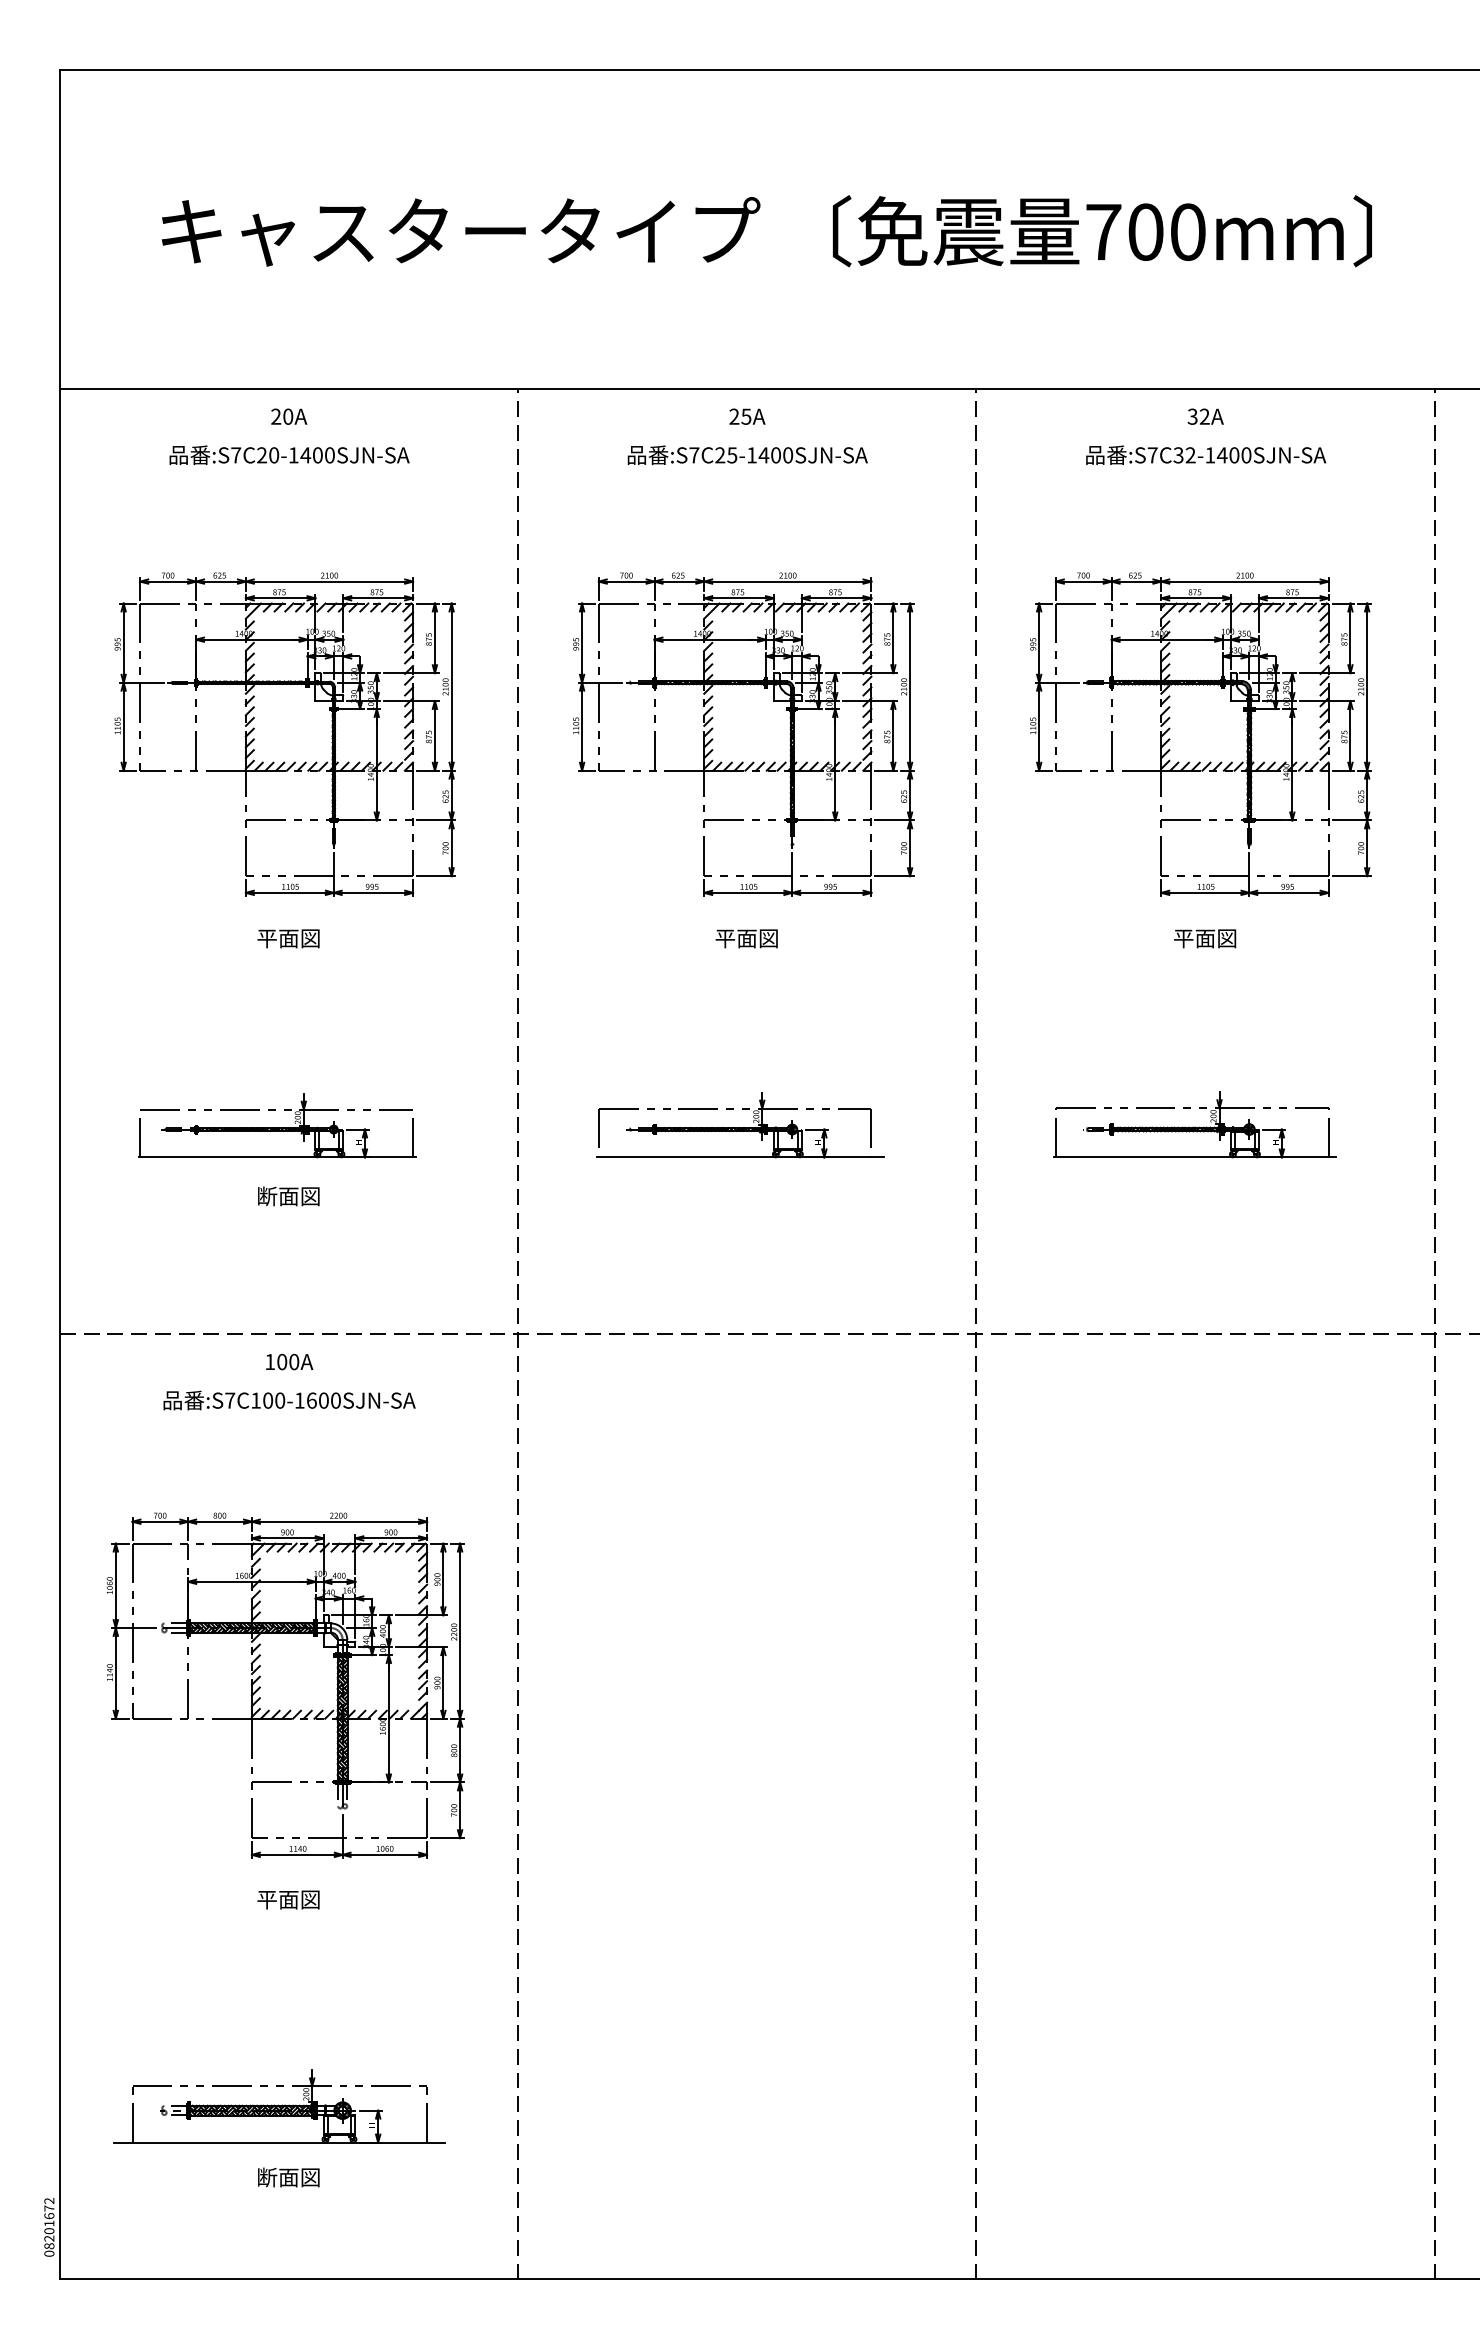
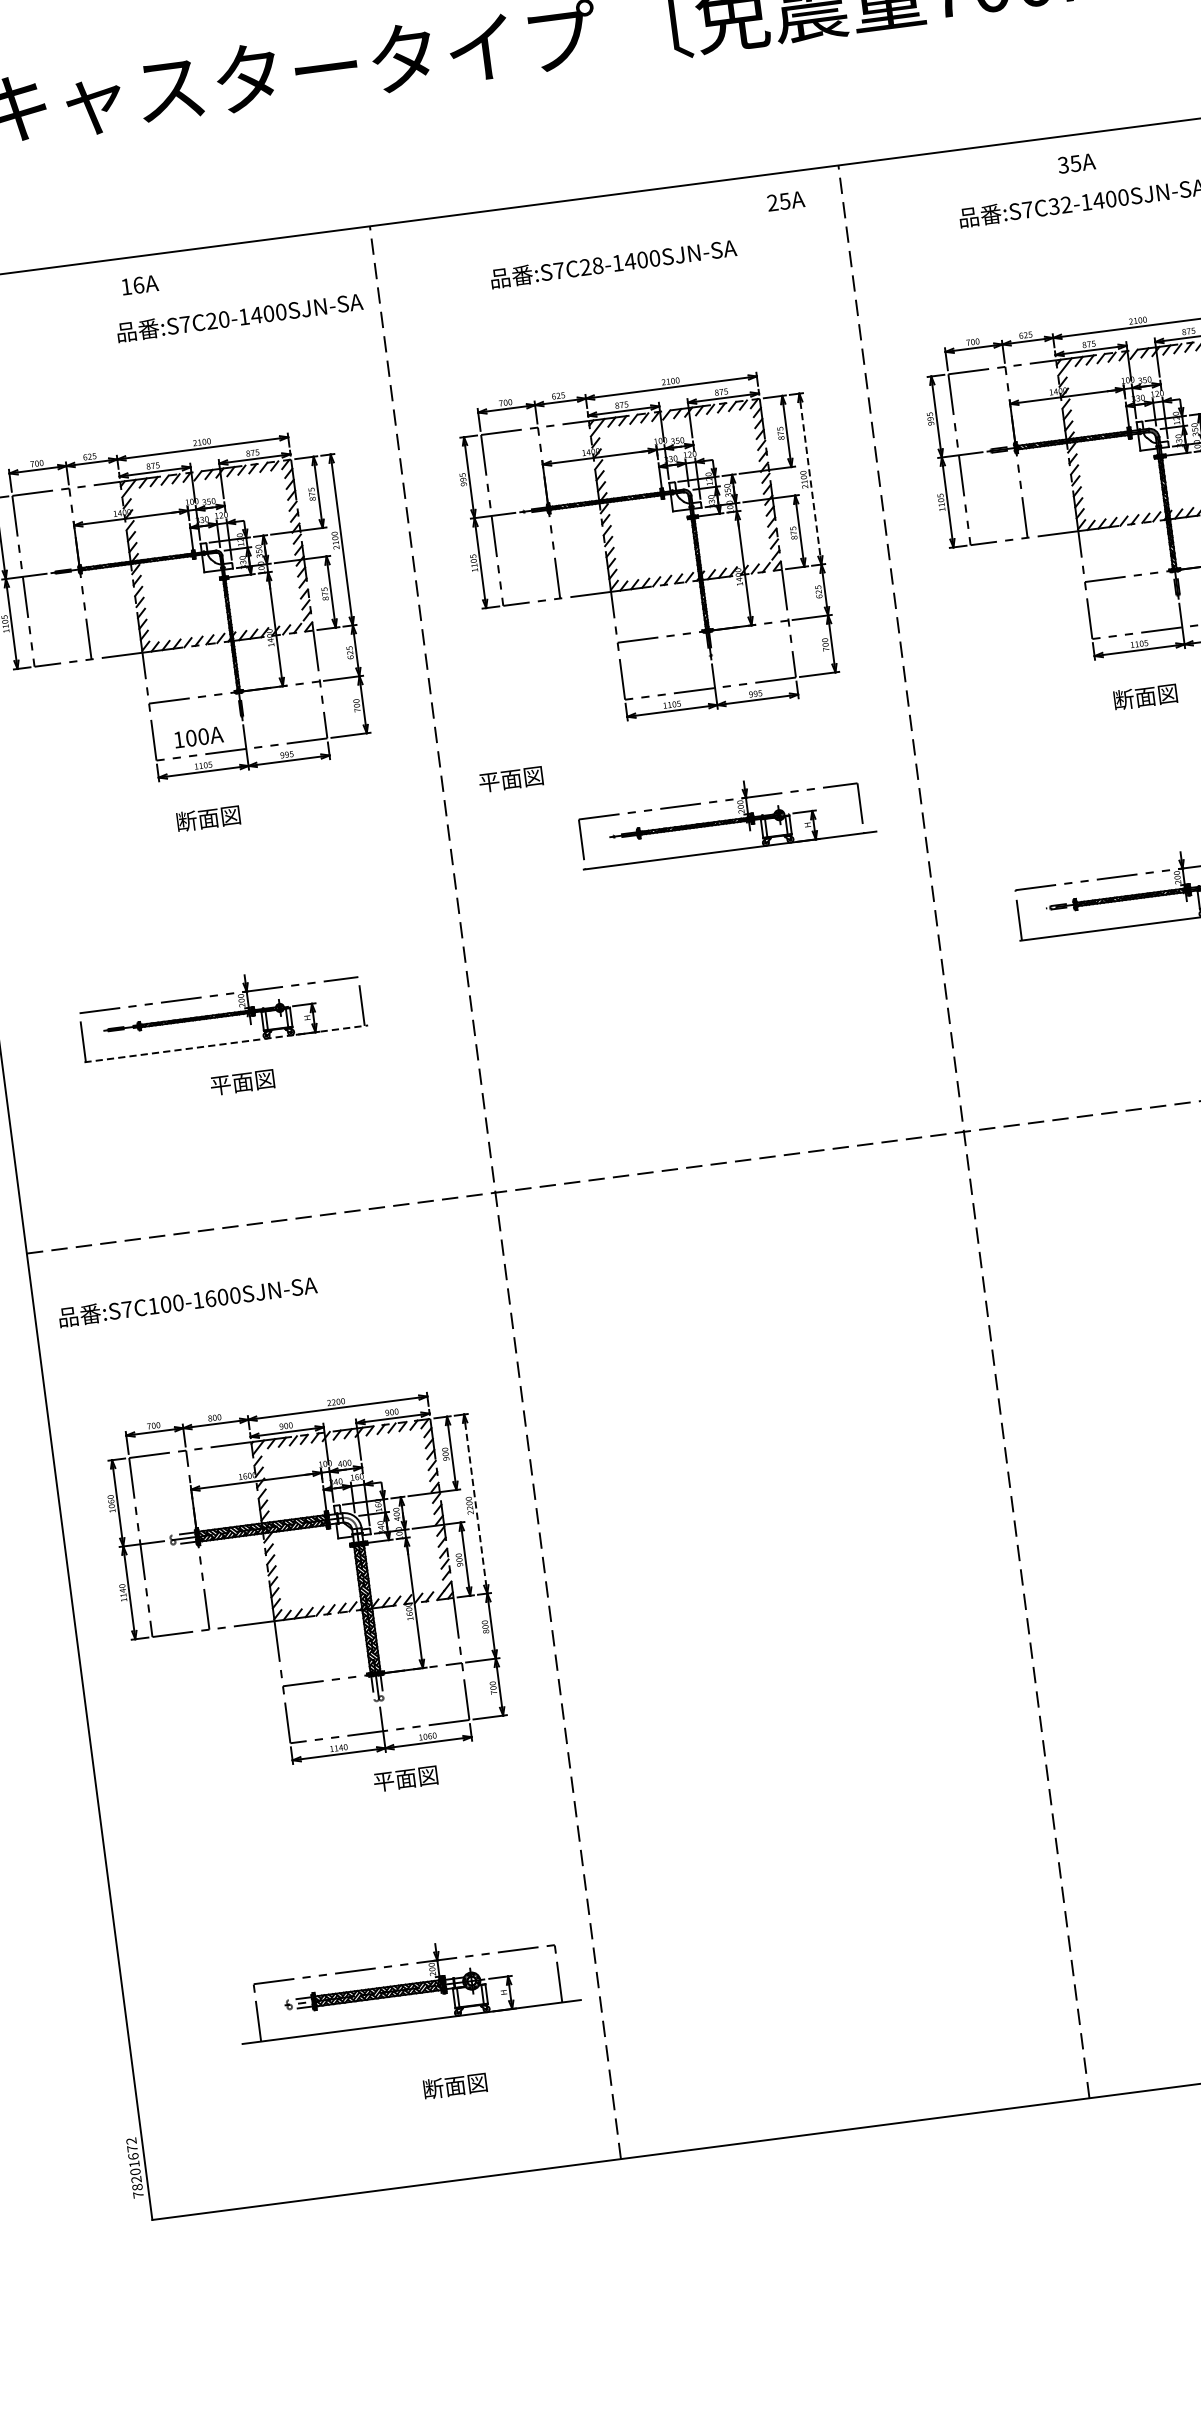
text: (282, 416) -> (132, 285), 20A -> 16A
text: (747, 416) -> (786, 200), moved
text: (1204, 416) -> (1075, 163), 32A -> 35A
text: (289, 454) -> (239, 316), moved
text: (732, 455) -> (598, 265), :S7C25-1400SJN-SA -> :S7C28-1400SJN-SA
line: (910, 687) -> (810, 479), solid -> dashed
text: (267, 938) -> (186, 821), 平面図 -> 断面図
text: (746, 938) -> (510, 779), moved
text: (1183, 938) -> (1123, 699), 平面図 -> 断面図
part: (740, 1125) -> (725, 817), moved
line: (277, 1157) -> (226, 1043), solid -> dashed
text: (267, 1196) -> (221, 1085), 断面図 -> 平面図
text: (289, 1361) -> (198, 736), moved
text: (289, 1400) -> (187, 1301), moved
line: (460, 1631) -> (476, 1504), solid -> dashed
text: (288, 1899) -> (405, 1778), moved
part: (279, 2106) -> (406, 1985), moved
text: (288, 2177) -> (455, 2086), moved
text: (49, 2253) -> (138, 2194), 08201672 -> 78201672

